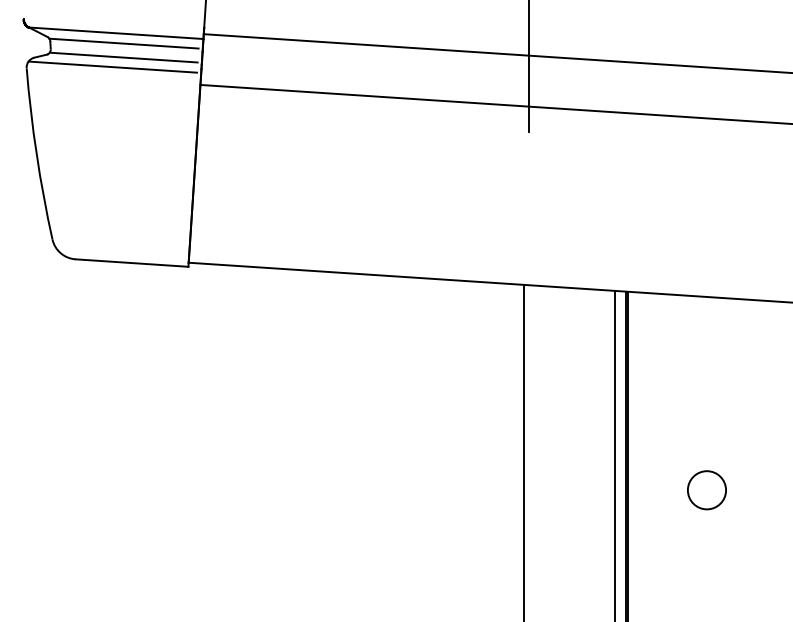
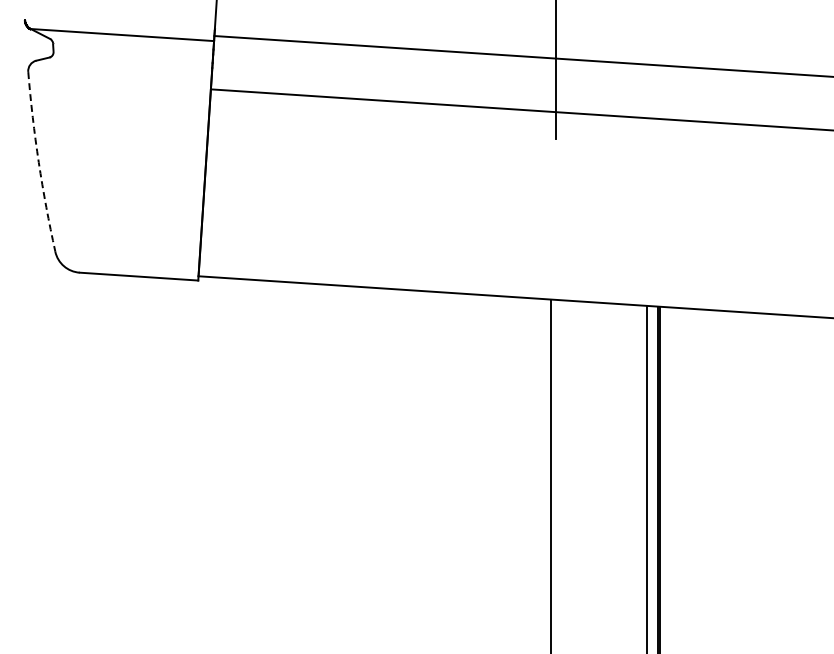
line: (123, 43) -> (130, 45), removed
line: (123, 57) -> (129, 60), removed
line: (112, 66) -> (118, 70), removed
arc: (36, 154) -> (38, 162), solid -> dashed
circle: (707, 490) -> (743, 515), removed

